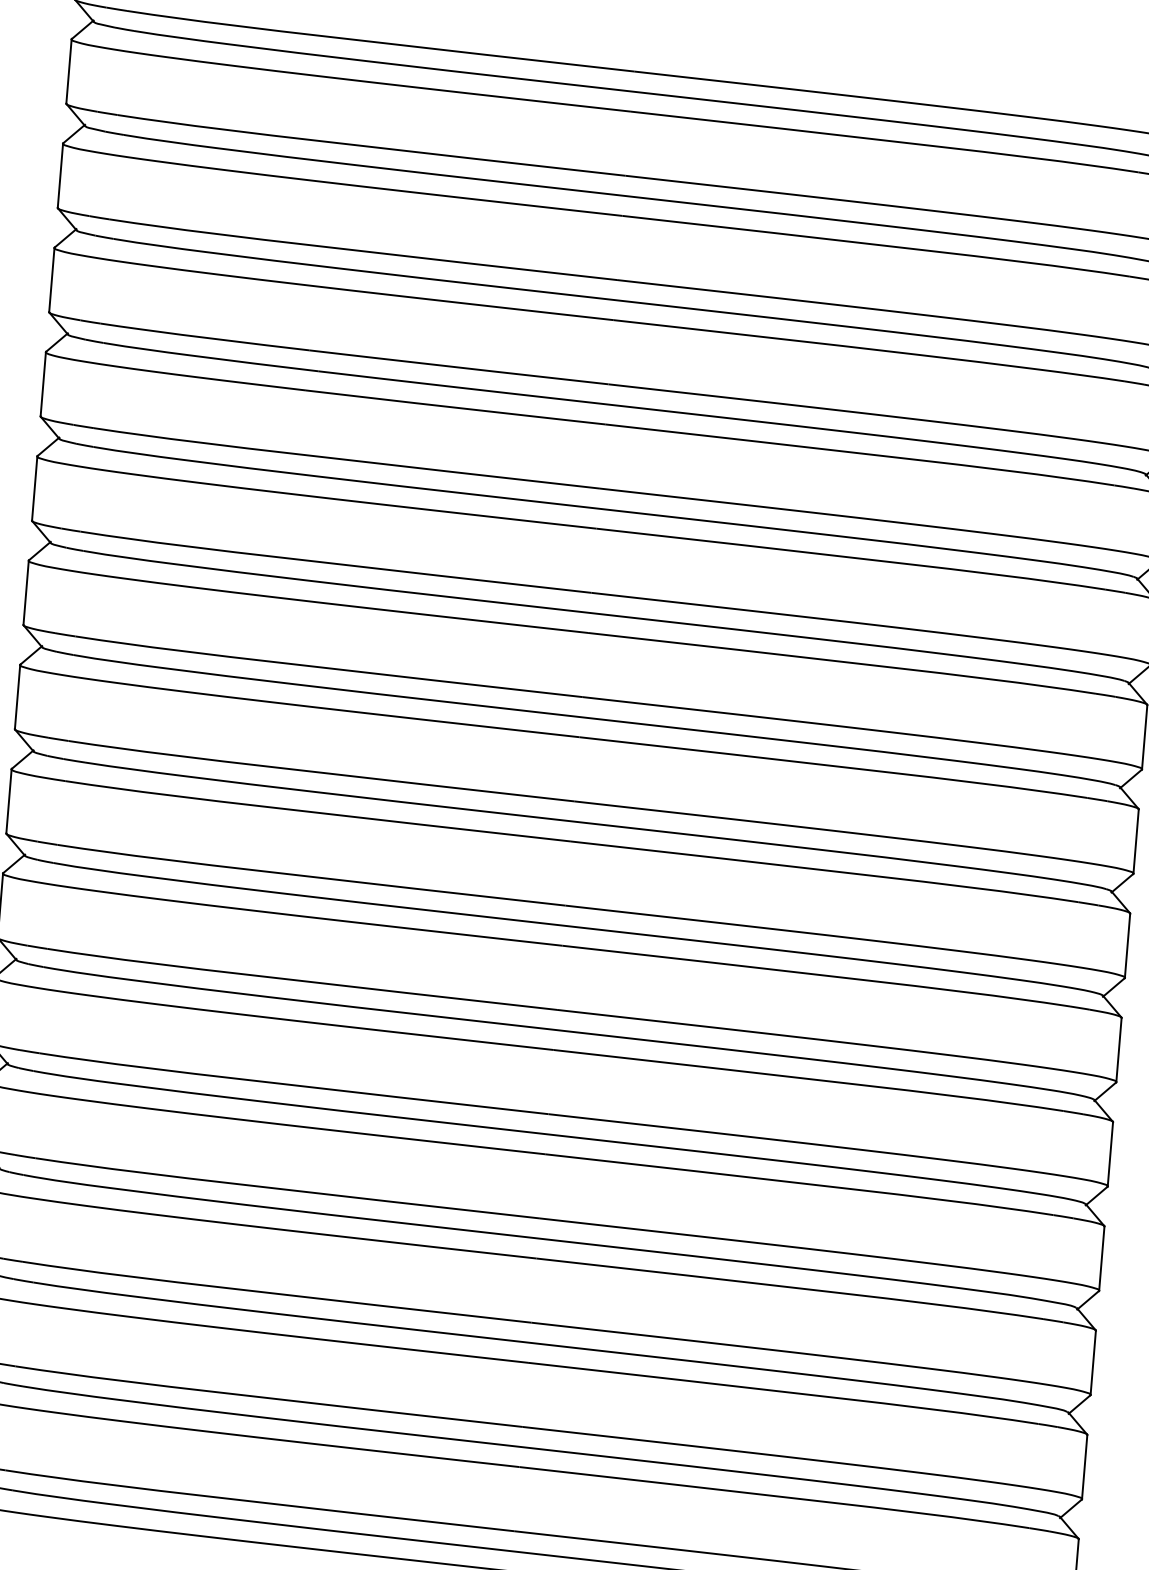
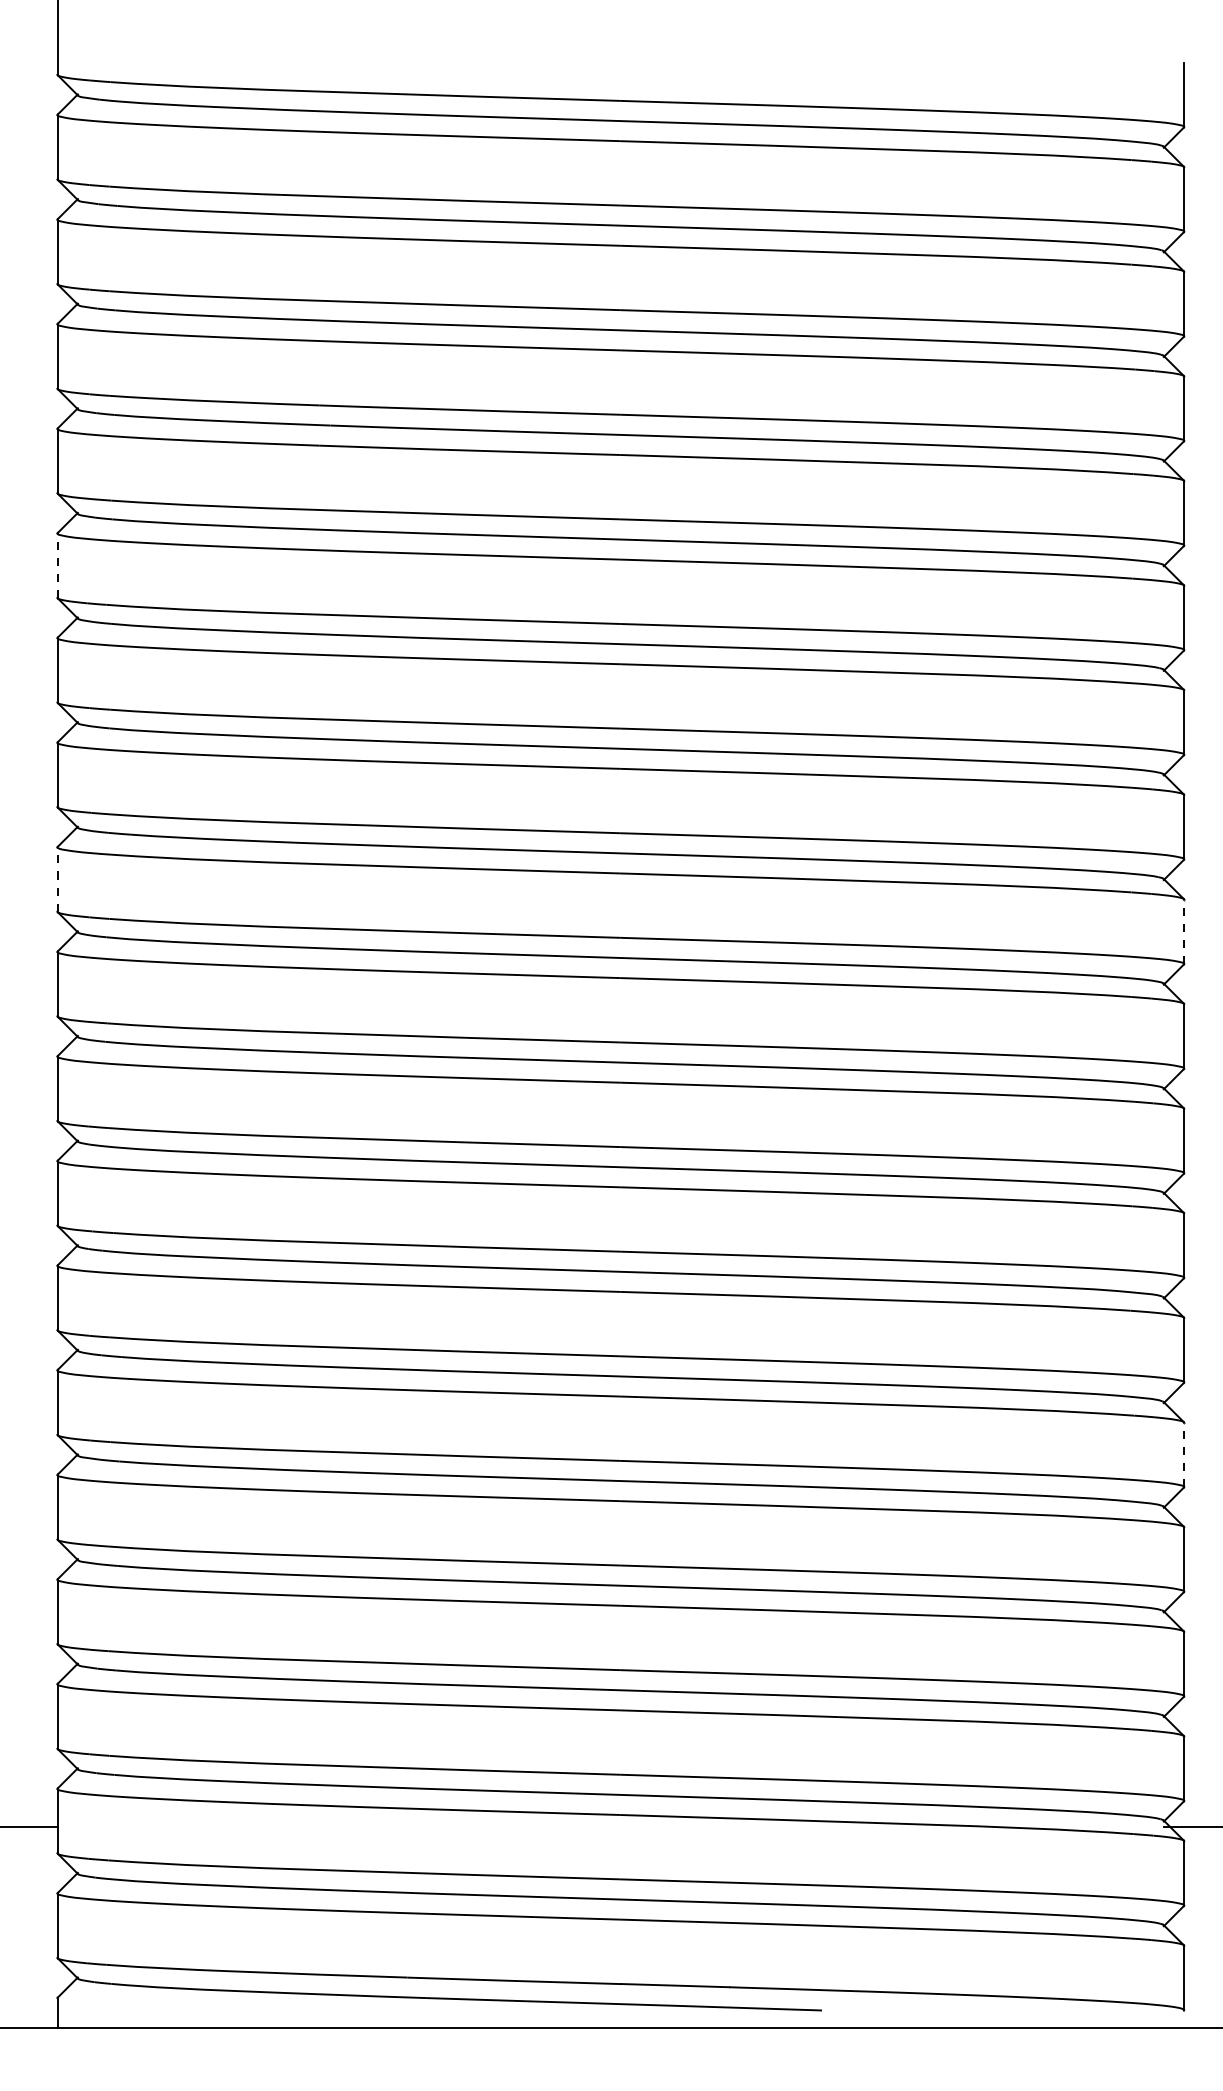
line: (34, 488) -> (57, 565), solid -> dashed
line: (8, 801) -> (57, 879), solid -> dashed
line: (1127, 945) -> (1184, 931), solid -> dashed
line: (1085, 1466) -> (1184, 1454), solid -> dashed

